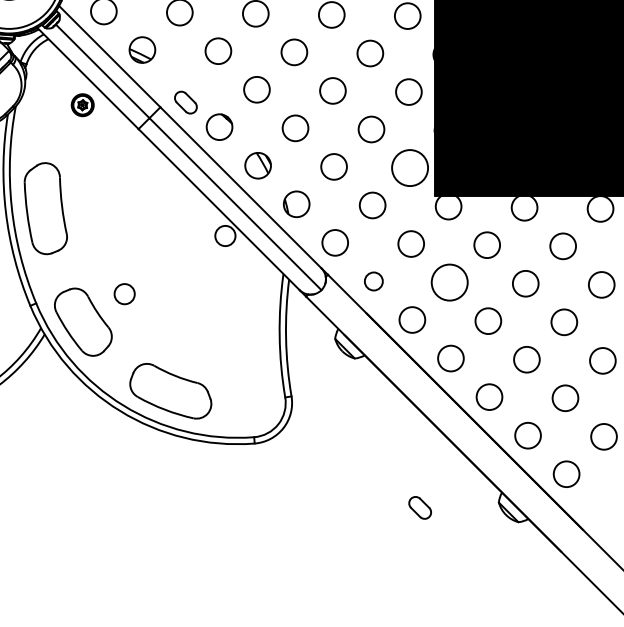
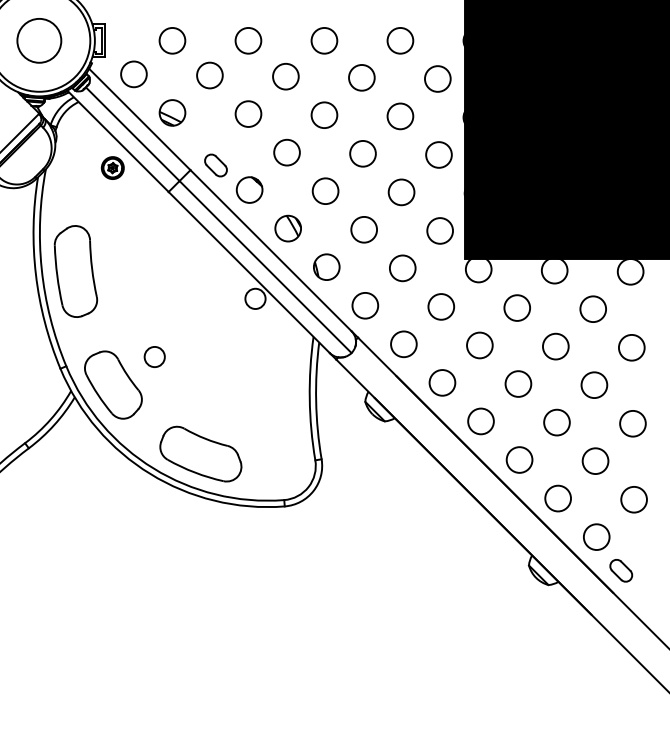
circle: (410, 167) -> (440, 230), size x0.71
circle: (373, 281) -> (403, 344), size x1.43
circle: (449, 282) -> (479, 345), size x0.71
part: (420, 507) -> (621, 570), moved

